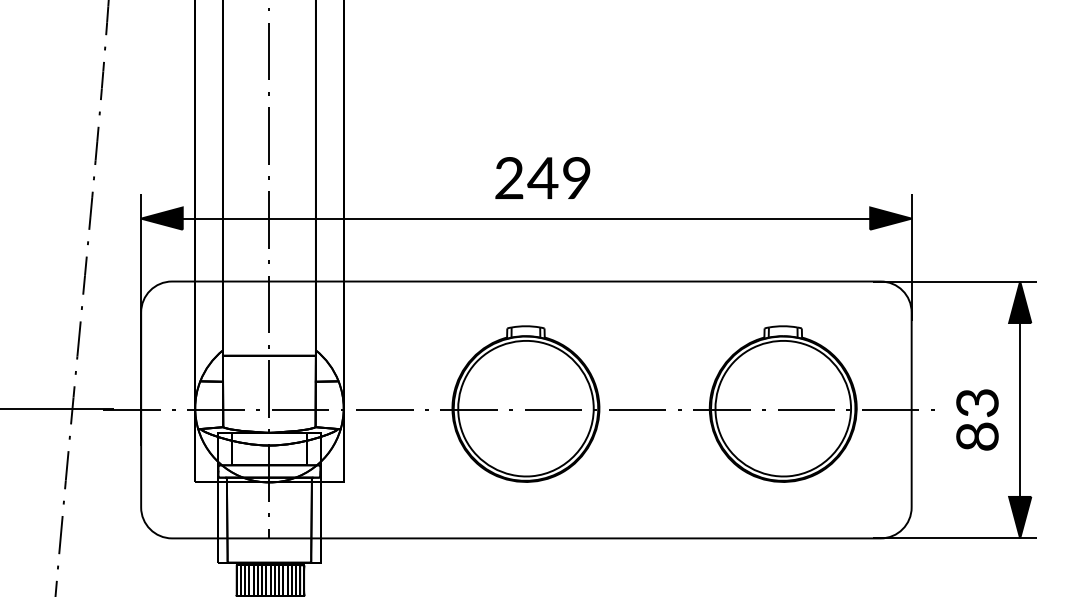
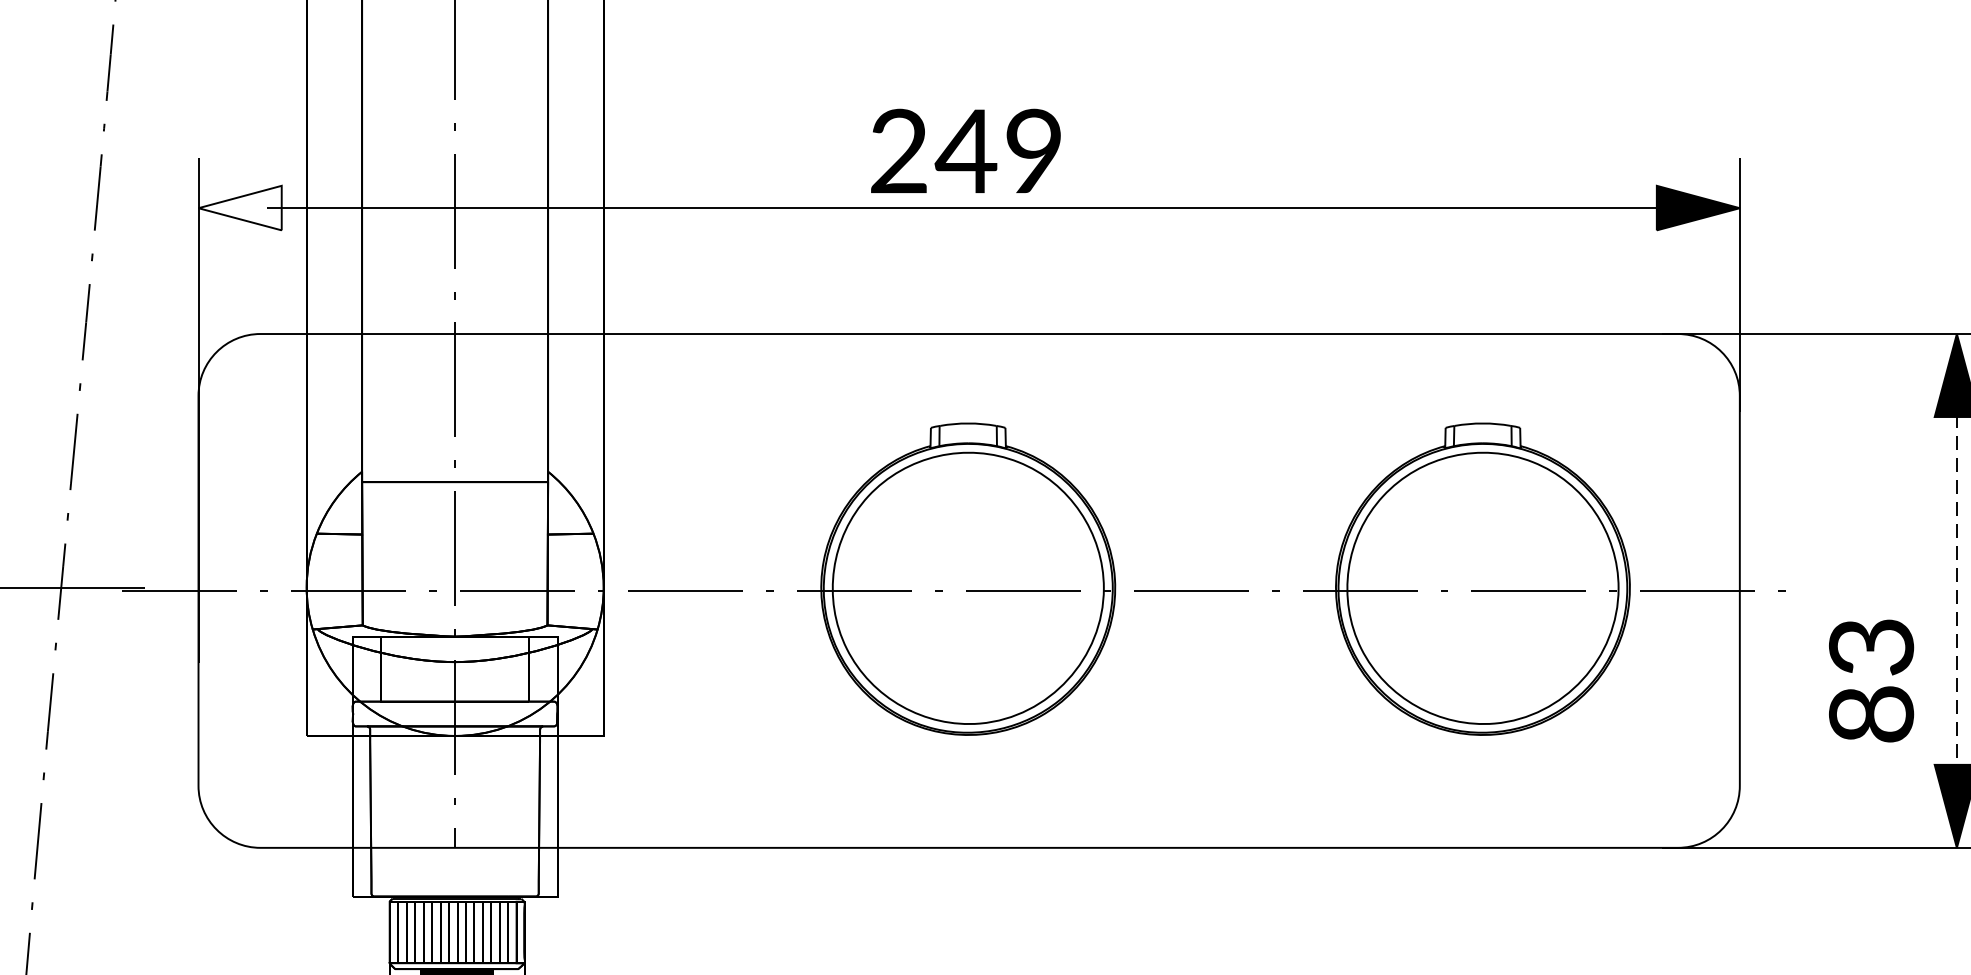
text: (542, 177) -> (965, 149), moved
fill: (161, 218) -> (239, 207), removed
line: (1020, 409) -> (1957, 590), solid -> dashed
text: (977, 419) -> (1871, 680), moved

